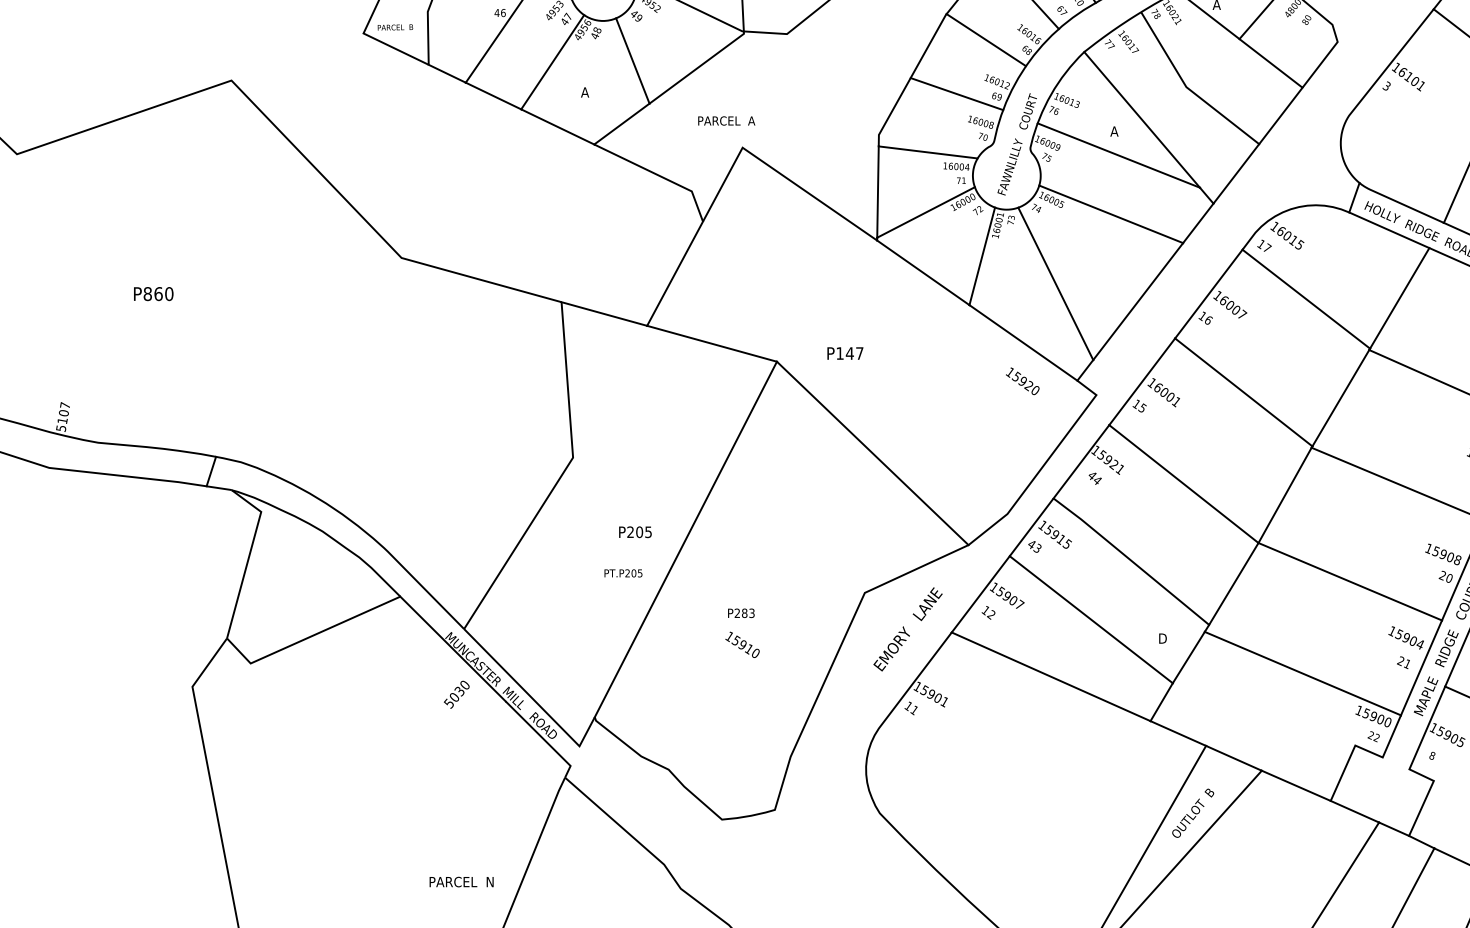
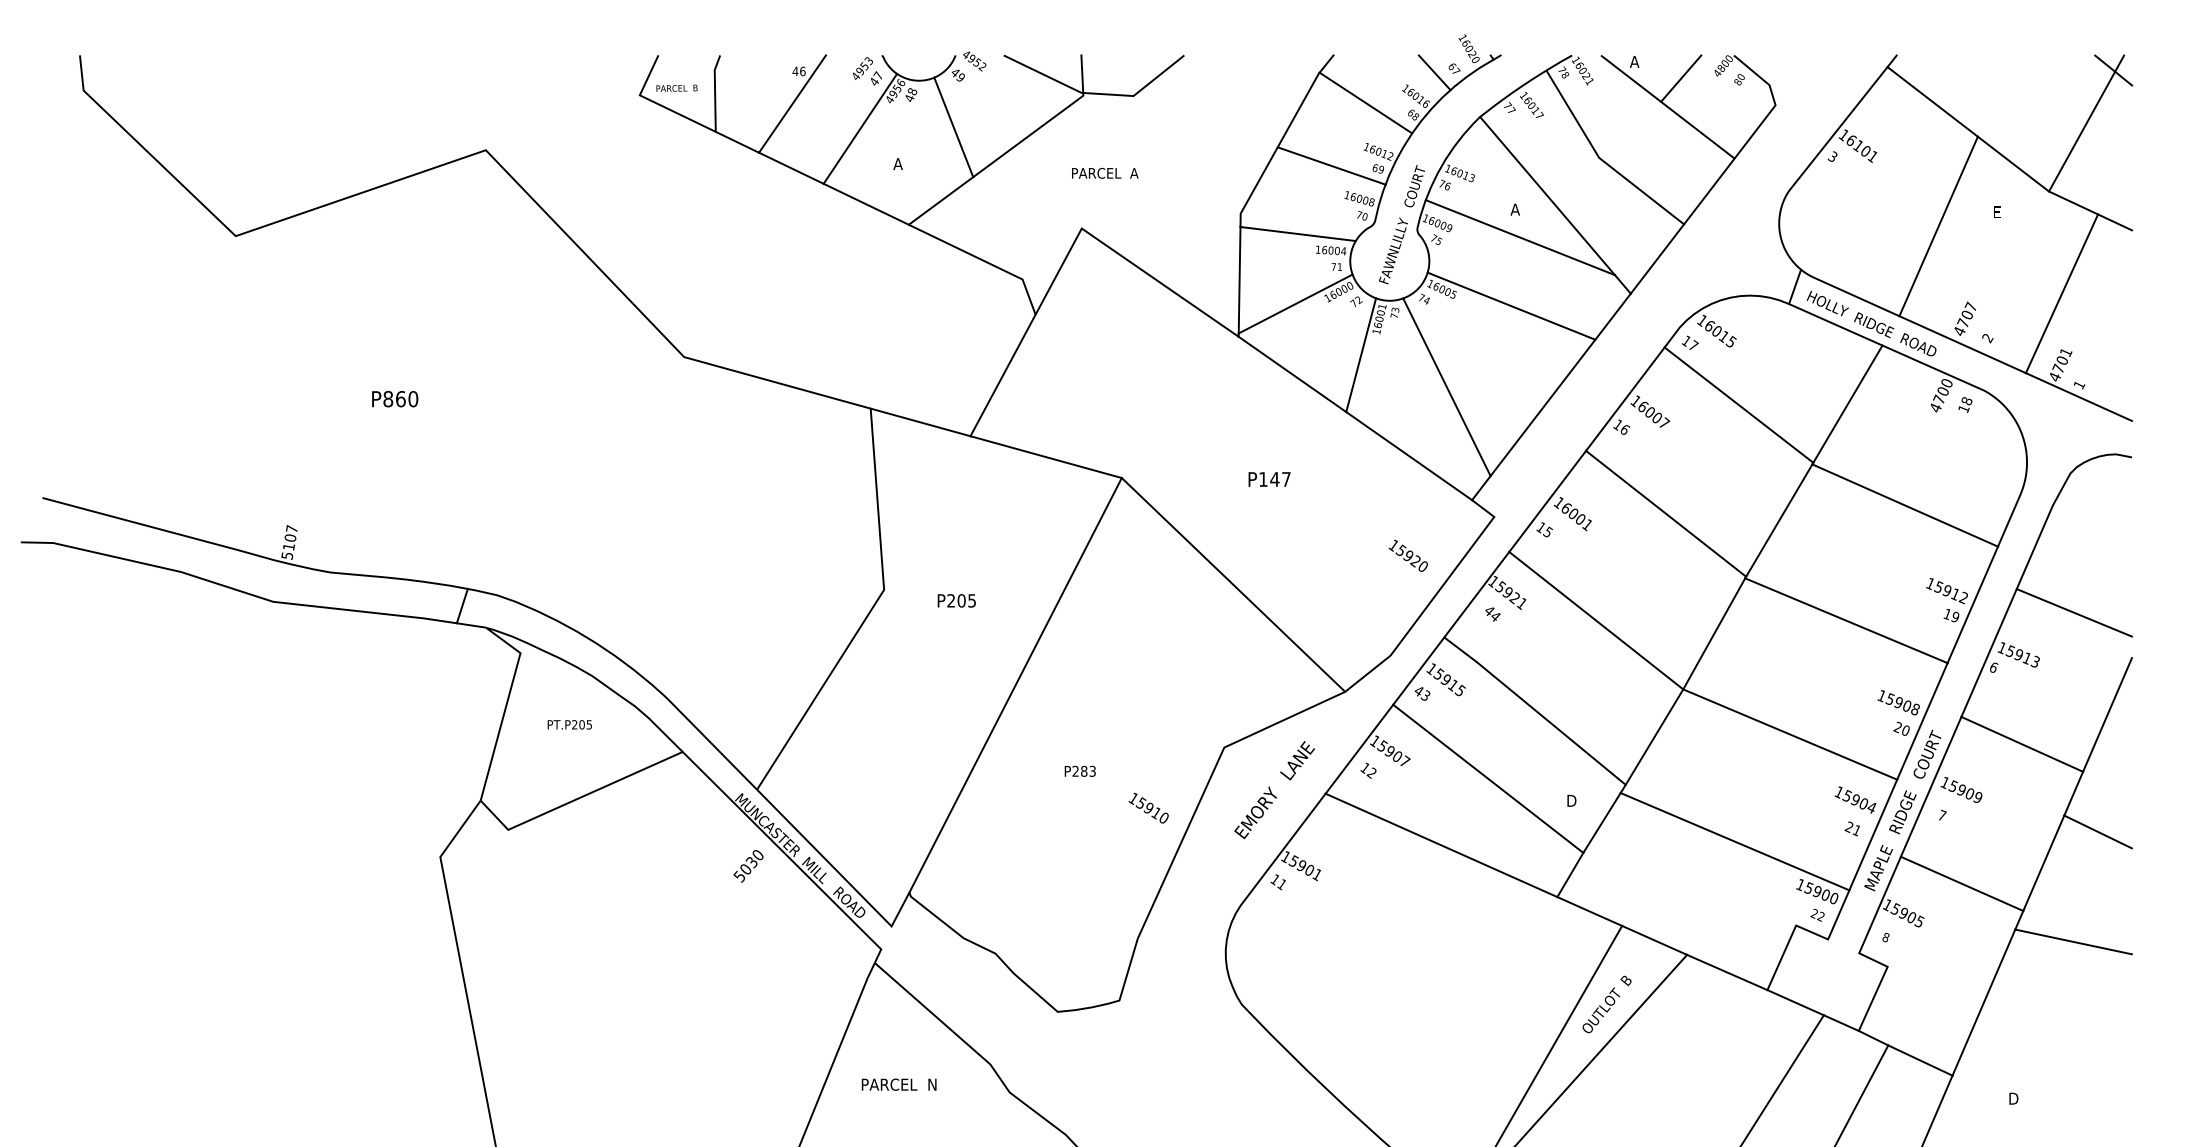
text: (726, 121) -> (1105, 173), moved
text: (845, 353) -> (1269, 479), moved
text: (1021, 380) -> (1407, 555), moved
text: (635, 531) -> (956, 600), moved
text: (623, 573) -> (569, 724), moved
text: (742, 644) -> (1148, 807), moved
text: (461, 881) -> (898, 1084), moved

